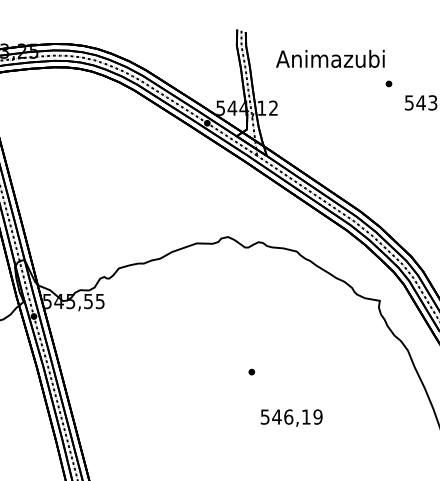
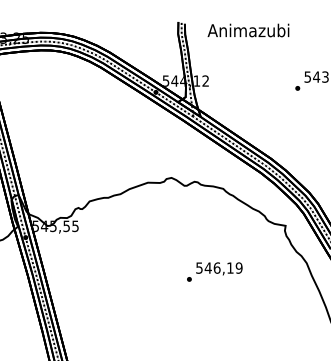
text: (330, 58) -> (248, 30), moved
part: (388, 83) -> (297, 88), moved
text: (291, 417) -> (219, 268), moved

